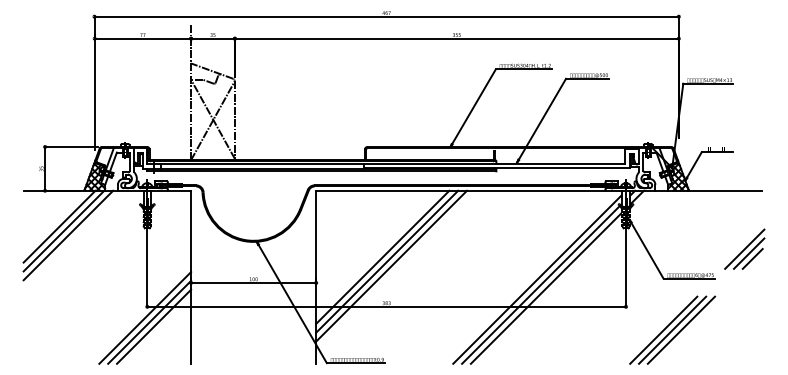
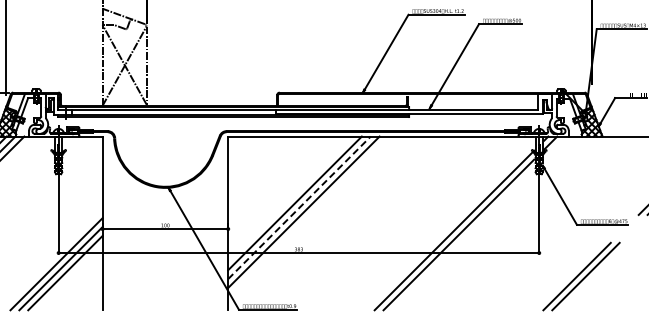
line: (387, 261) -> (299, 207), solid -> dashed
line: (537, 279) -> (450, 225), removed
line: (681, 329) -> (594, 275), removed

